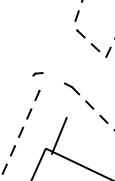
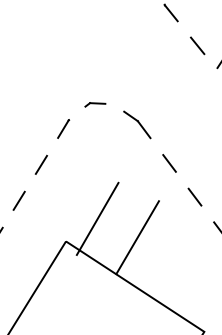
part: (37, 74) -> (94, 105), moved
line: (79, 141) -> (138, 236), added

